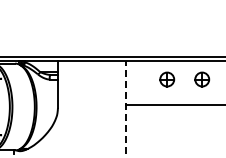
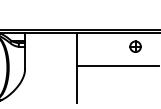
part: (167, 79) -> (108, 46), removed
line: (125, 107) -> (76, 68), dashed -> solid

